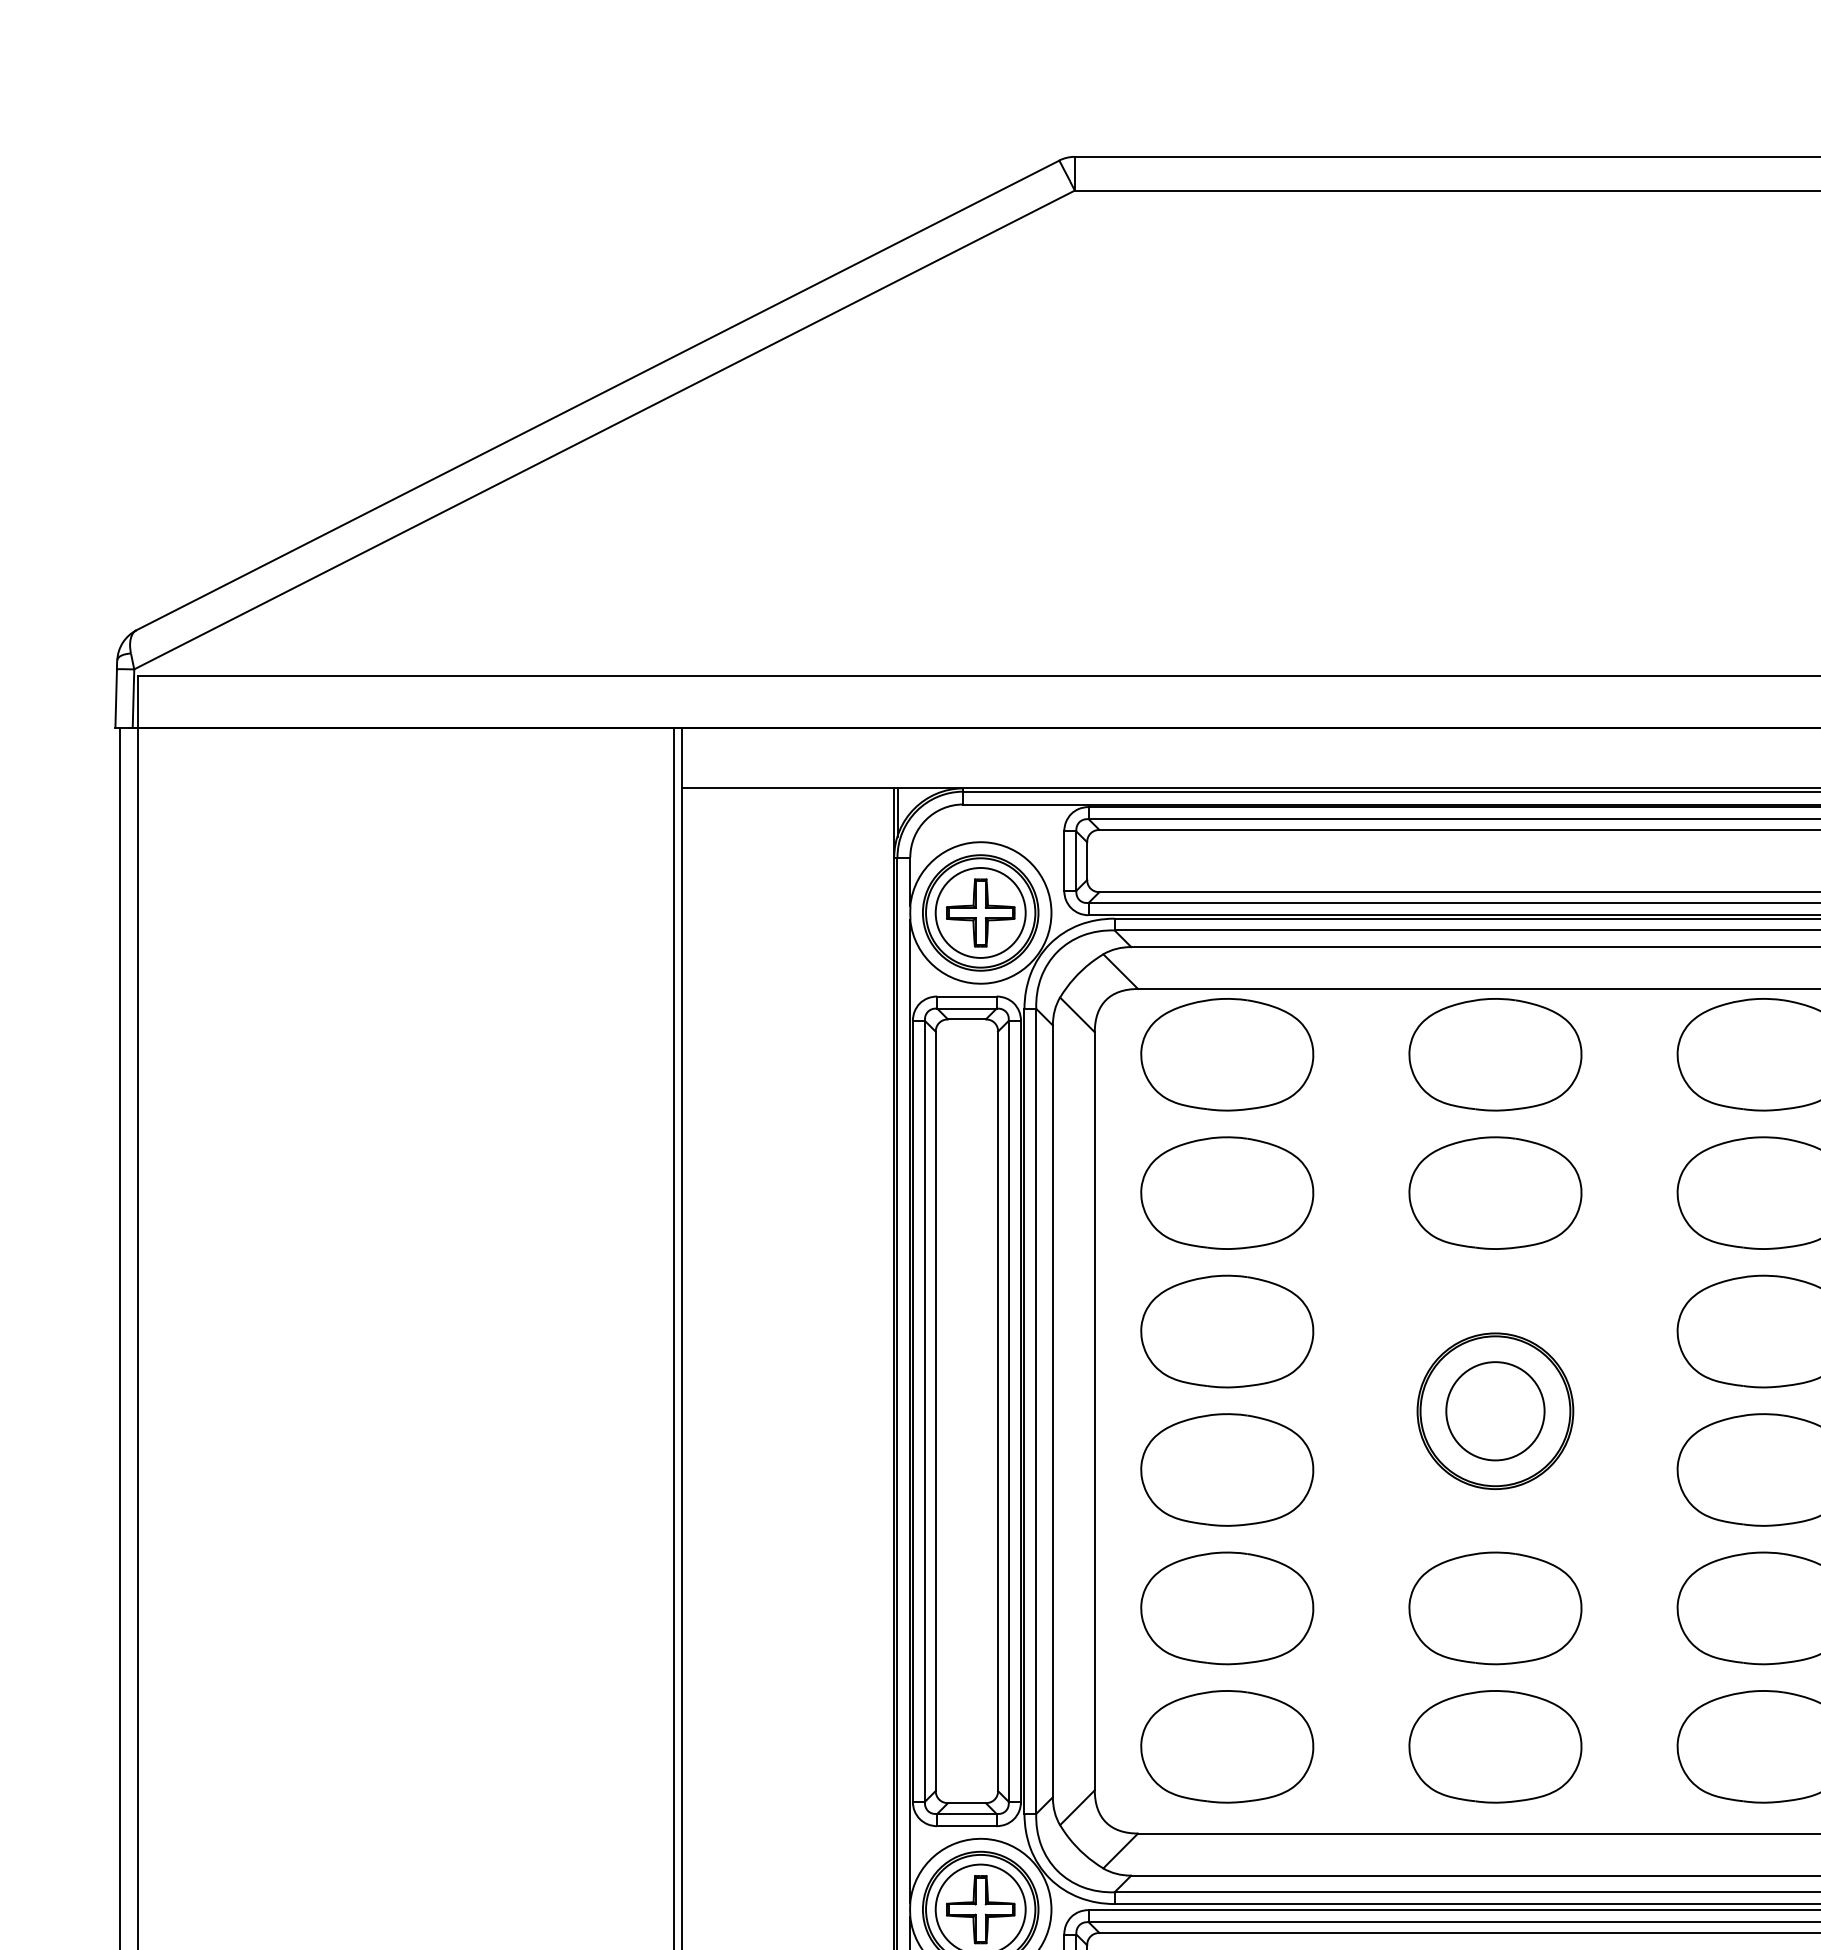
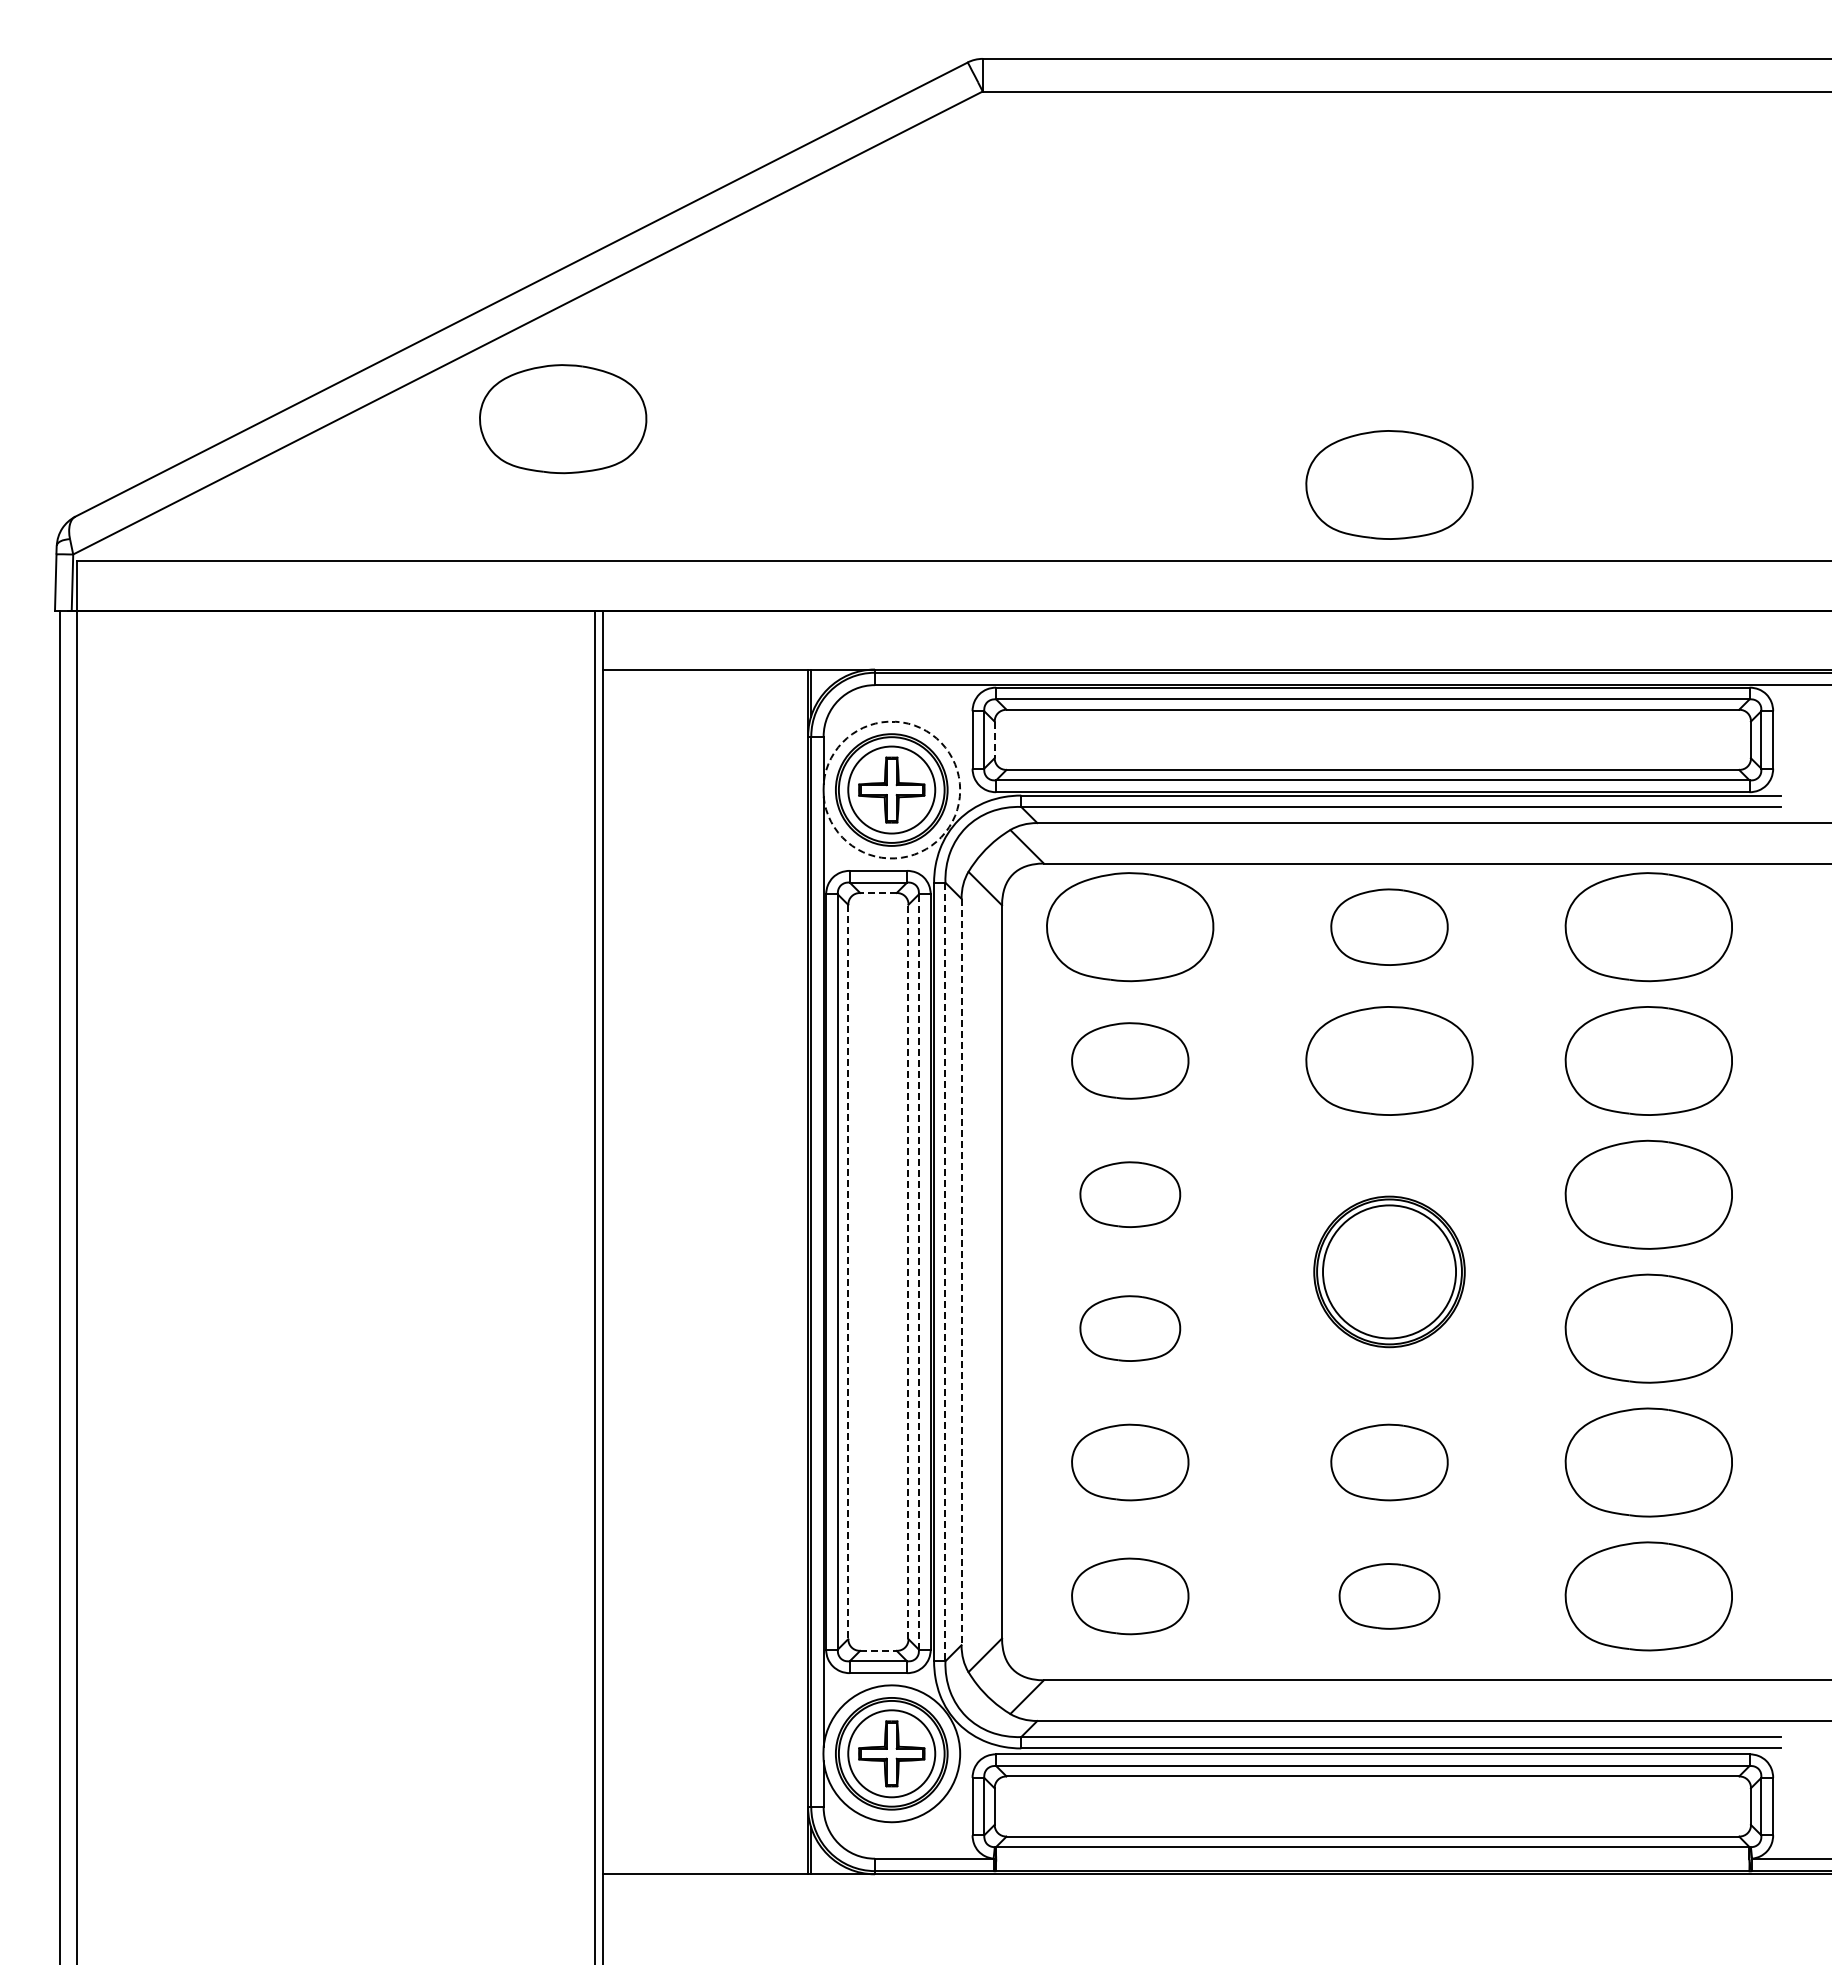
part: (641, 529) -> (563, 419), added
part: (1495, 596) -> (1389, 484), added
line: (1086, 861) -> (994, 740), solid -> dashed
arc: (1051, 913) -> (960, 790), solid -> dashed
line: (965, 1018) -> (877, 892), solid -> dashed
part: (1495, 1055) -> (1389, 927), size x0.7
part: (1227, 1192) -> (1130, 1060), size x0.7
part: (1227, 1331) -> (1130, 1194), size x0.6
line: (998, 1410) -> (908, 1271), solid -> dashed
circle: (1495, 1410) -> (1389, 1271), size x1.4
line: (935, 1411) -> (848, 1272), solid -> dashed
line: (1008, 1411) -> (918, 1272), solid -> dashed
line: (1036, 1411) -> (945, 1272), solid -> dashed
line: (1052, 1411) -> (961, 1272), solid -> dashed
part: (1227, 1469) -> (1130, 1328), size x0.6
part: (1227, 1608) -> (1130, 1462), size x0.7
part: (1495, 1608) -> (1389, 1462), size x0.7
part: (1227, 1746) -> (1130, 1596), size x0.7
part: (1495, 1746) -> (1389, 1596), size x0.6
line: (967, 1802) -> (878, 1650), solid -> dashed

